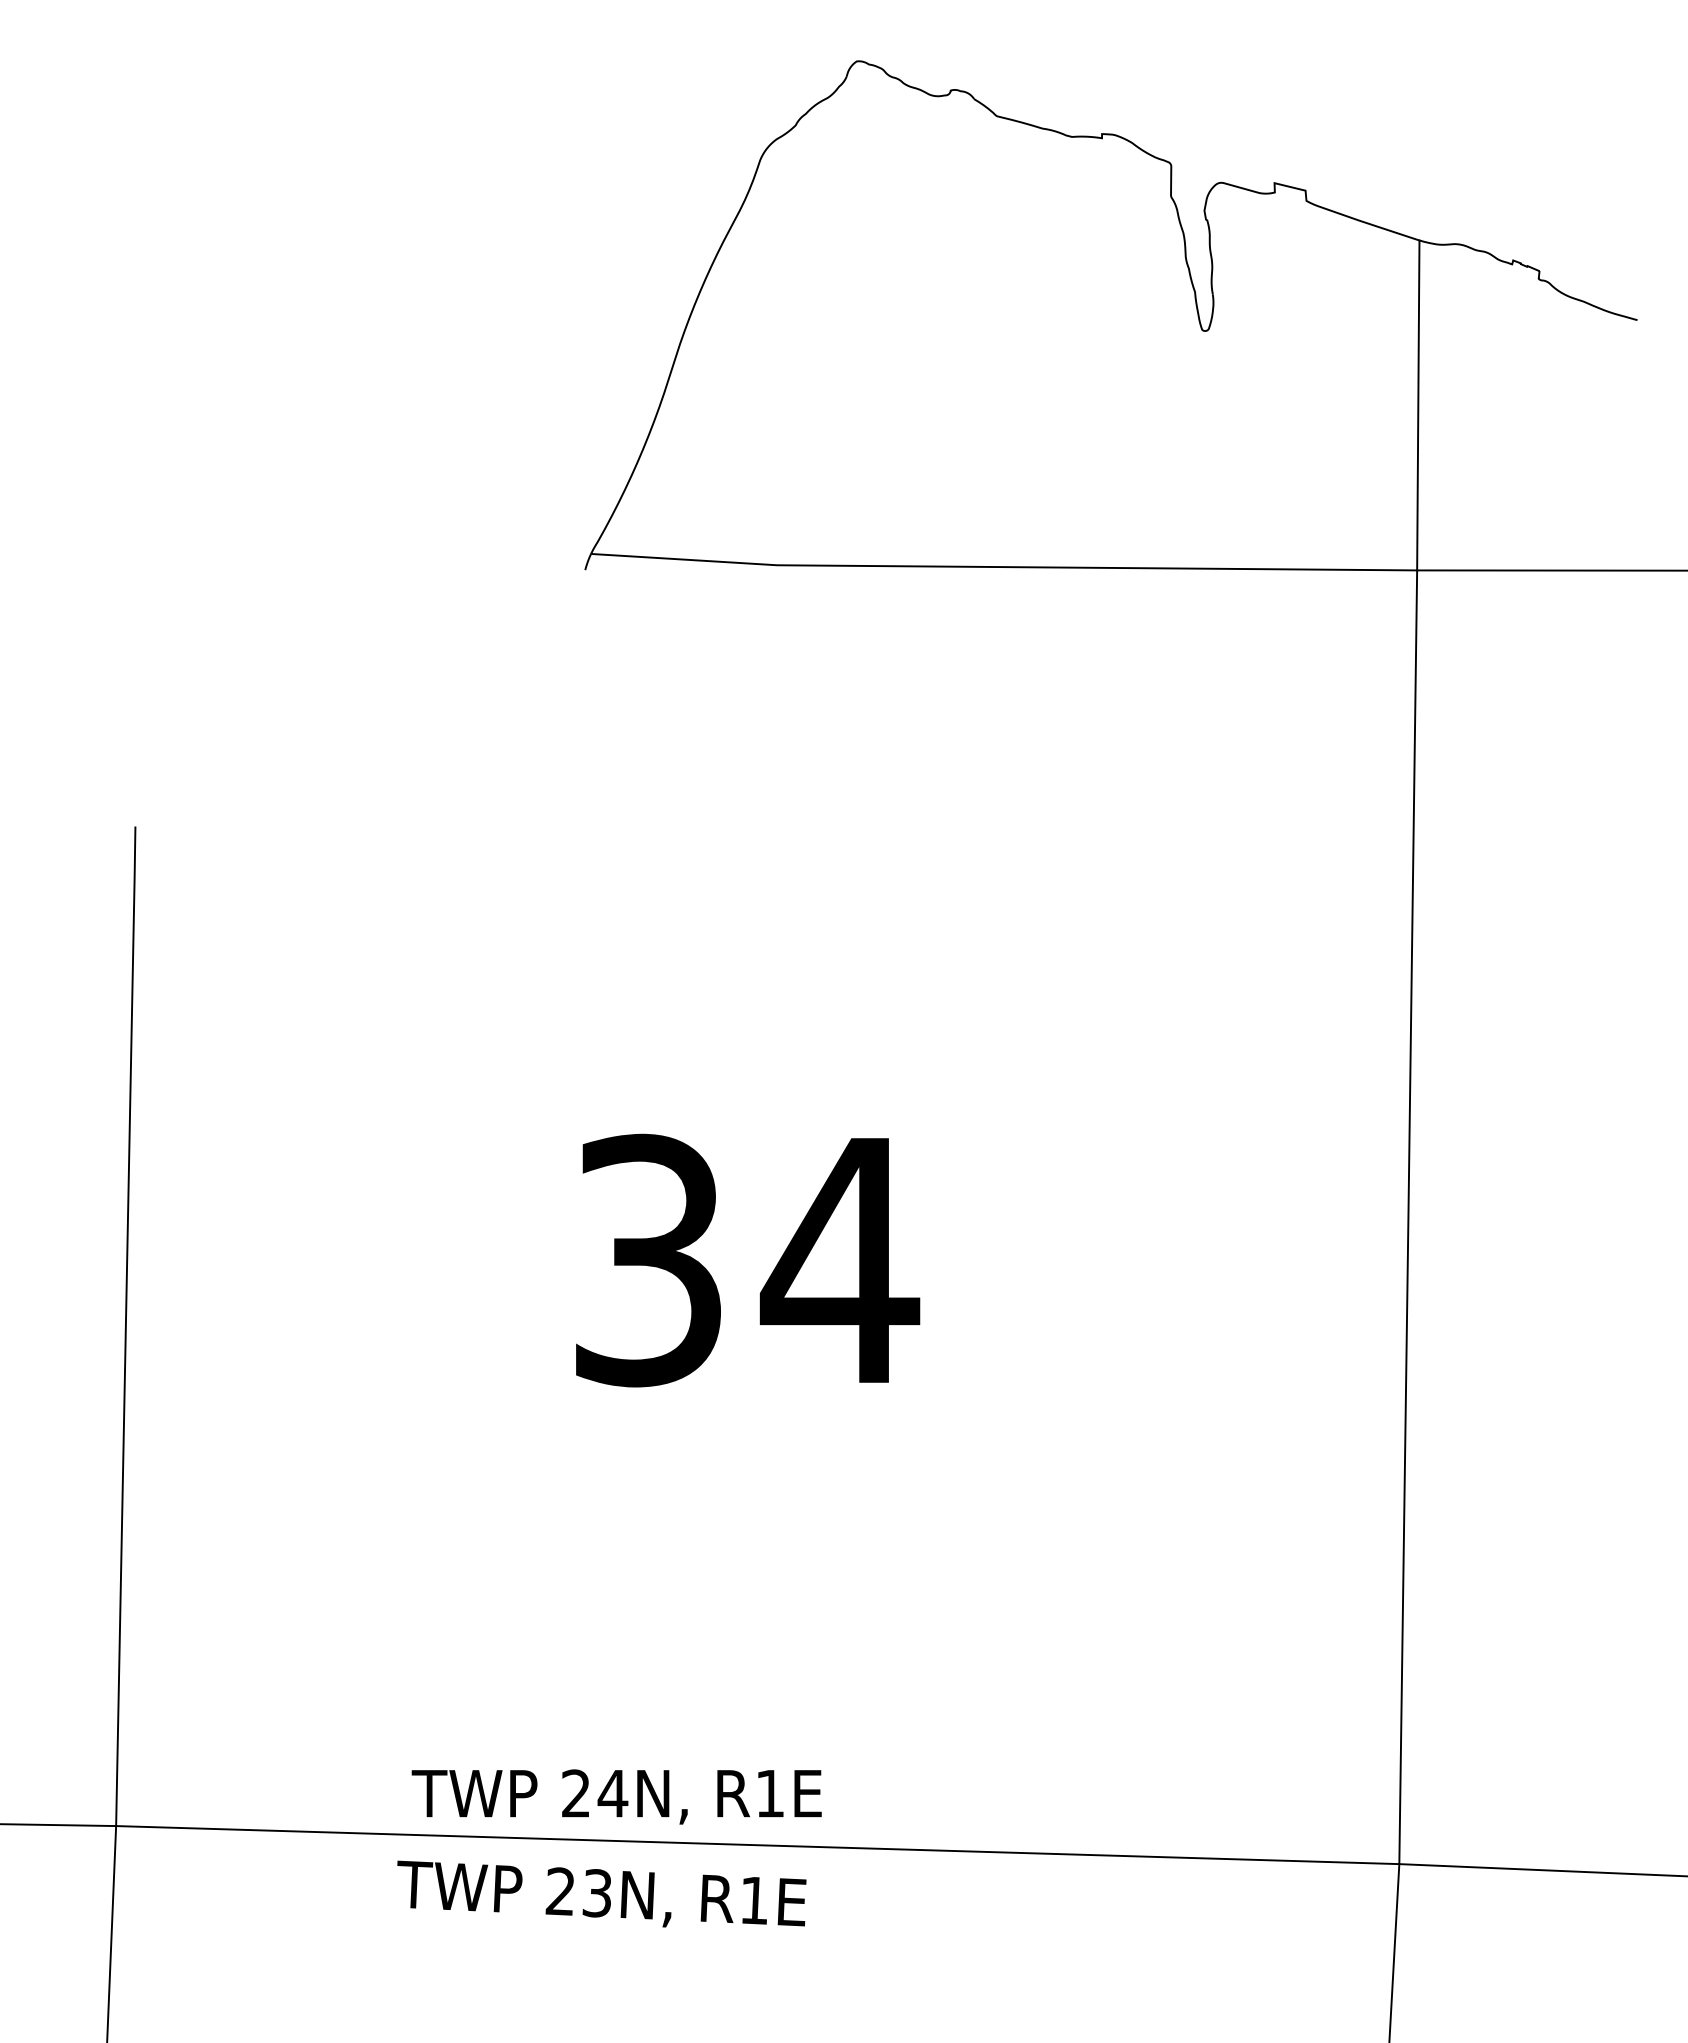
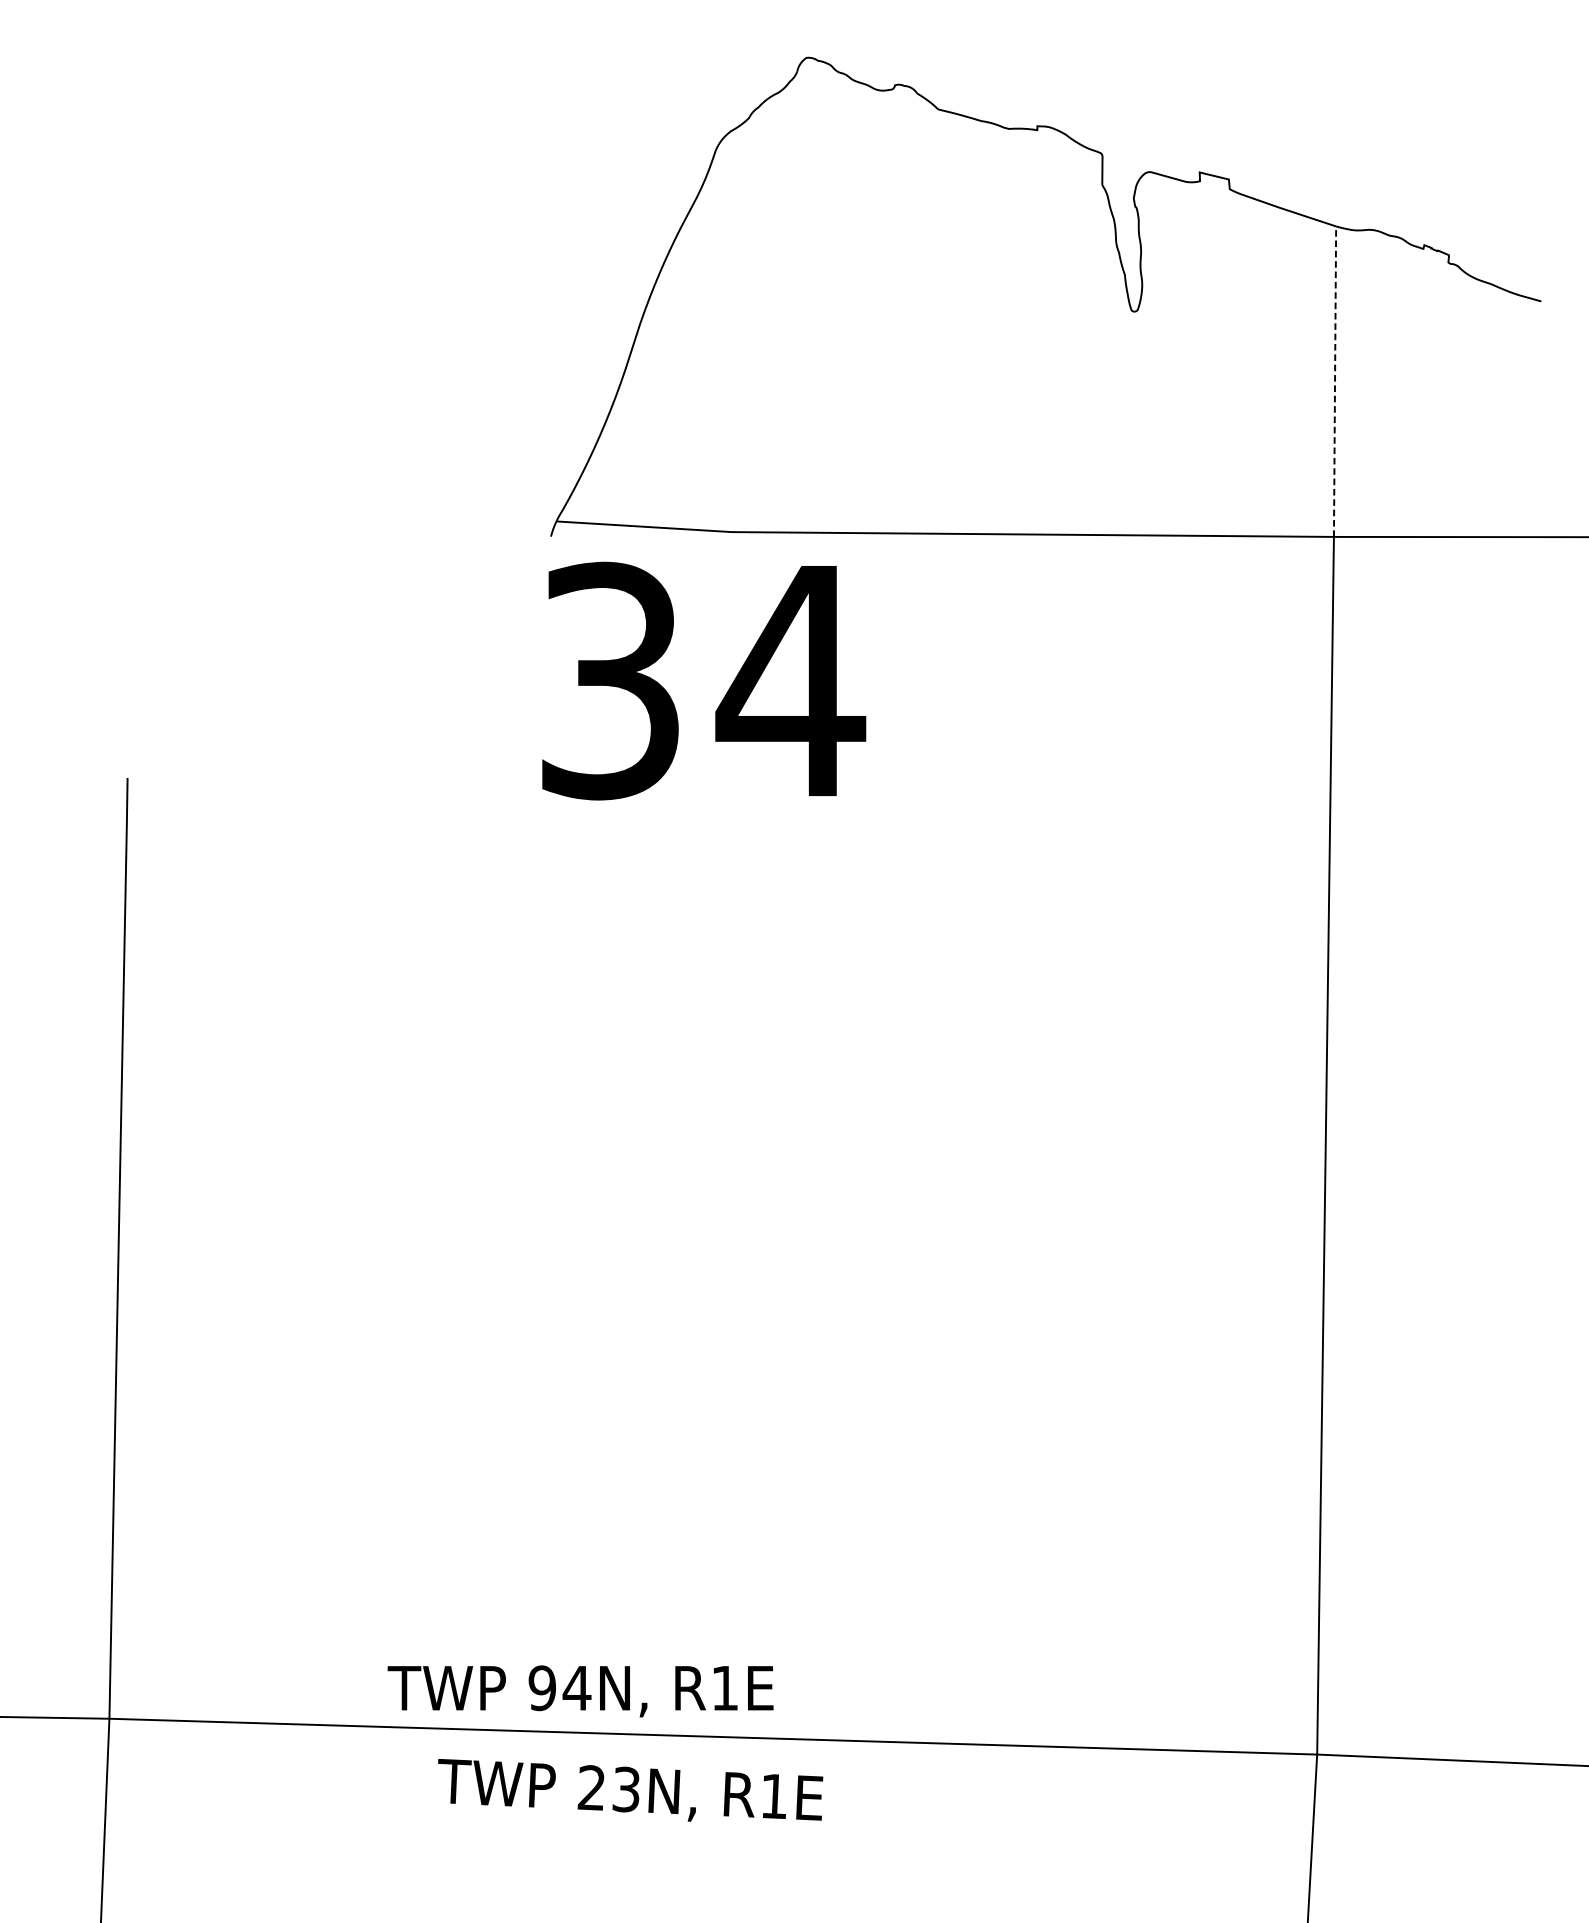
line: (1418, 405) -> (1335, 381), solid -> dashed
text: (748, 1260) -> (704, 681), moved
text: (575, 1793) -> (541, 1688), 24N, -> 94N,
text: (601, 1893) -> (630, 1789), moved

